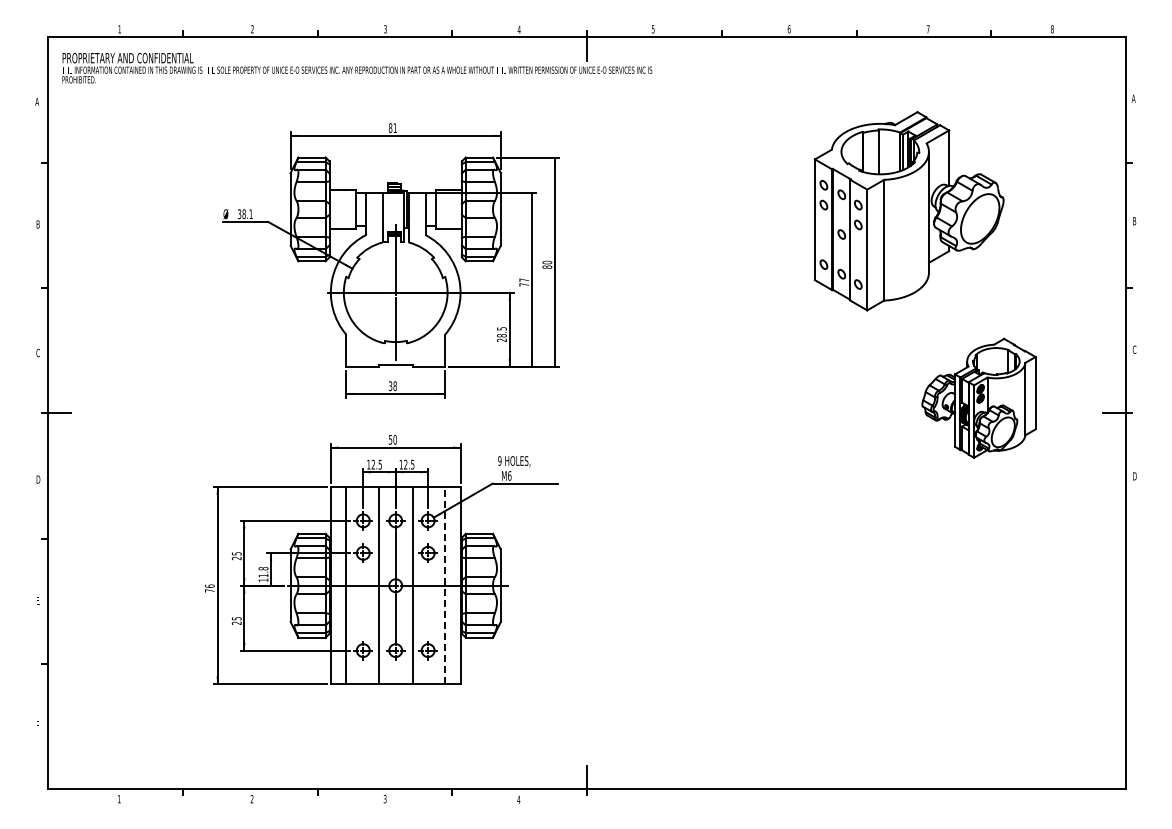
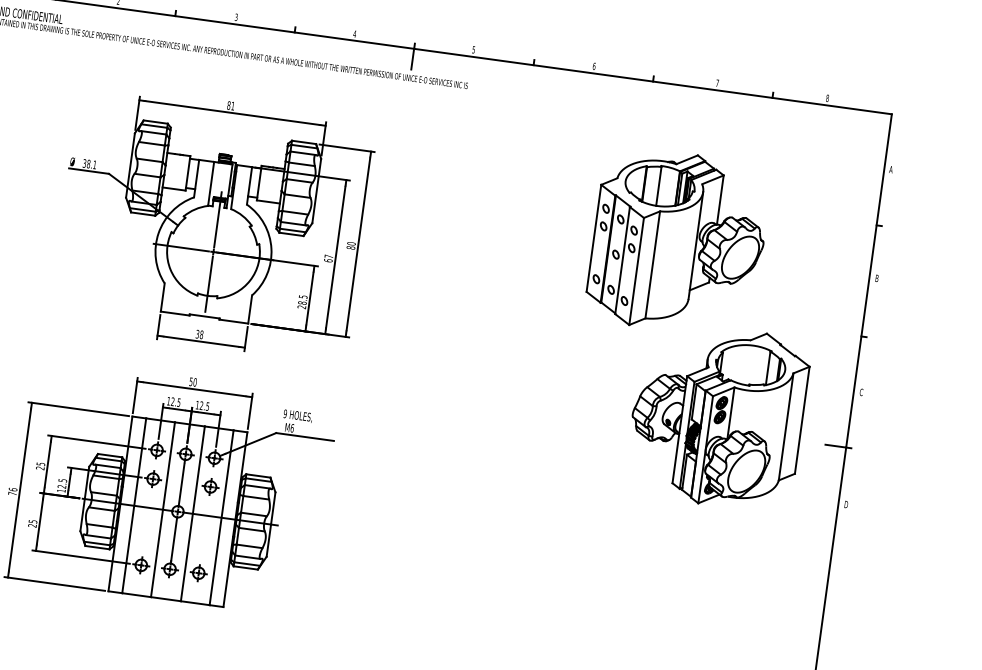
text: (524, 284) -> (328, 260), 77 -> 67
part: (978, 398) -> (717, 416), size x1.67
text: (263, 571) -> (62, 483), 11.8 -> 12.5
line: (445, 585) -> (222, 517), dashed -> solid

